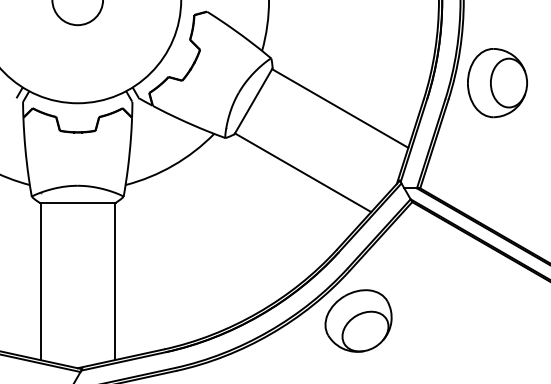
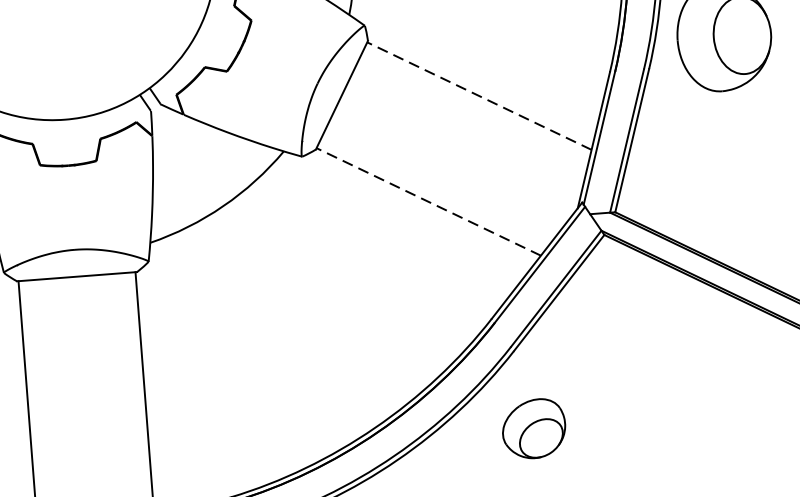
line: (340, 108) -> (479, 96), solid -> dashed
line: (303, 172) -> (429, 201), solid -> dashed
part: (358, 320) -> (533, 428), size x0.6

